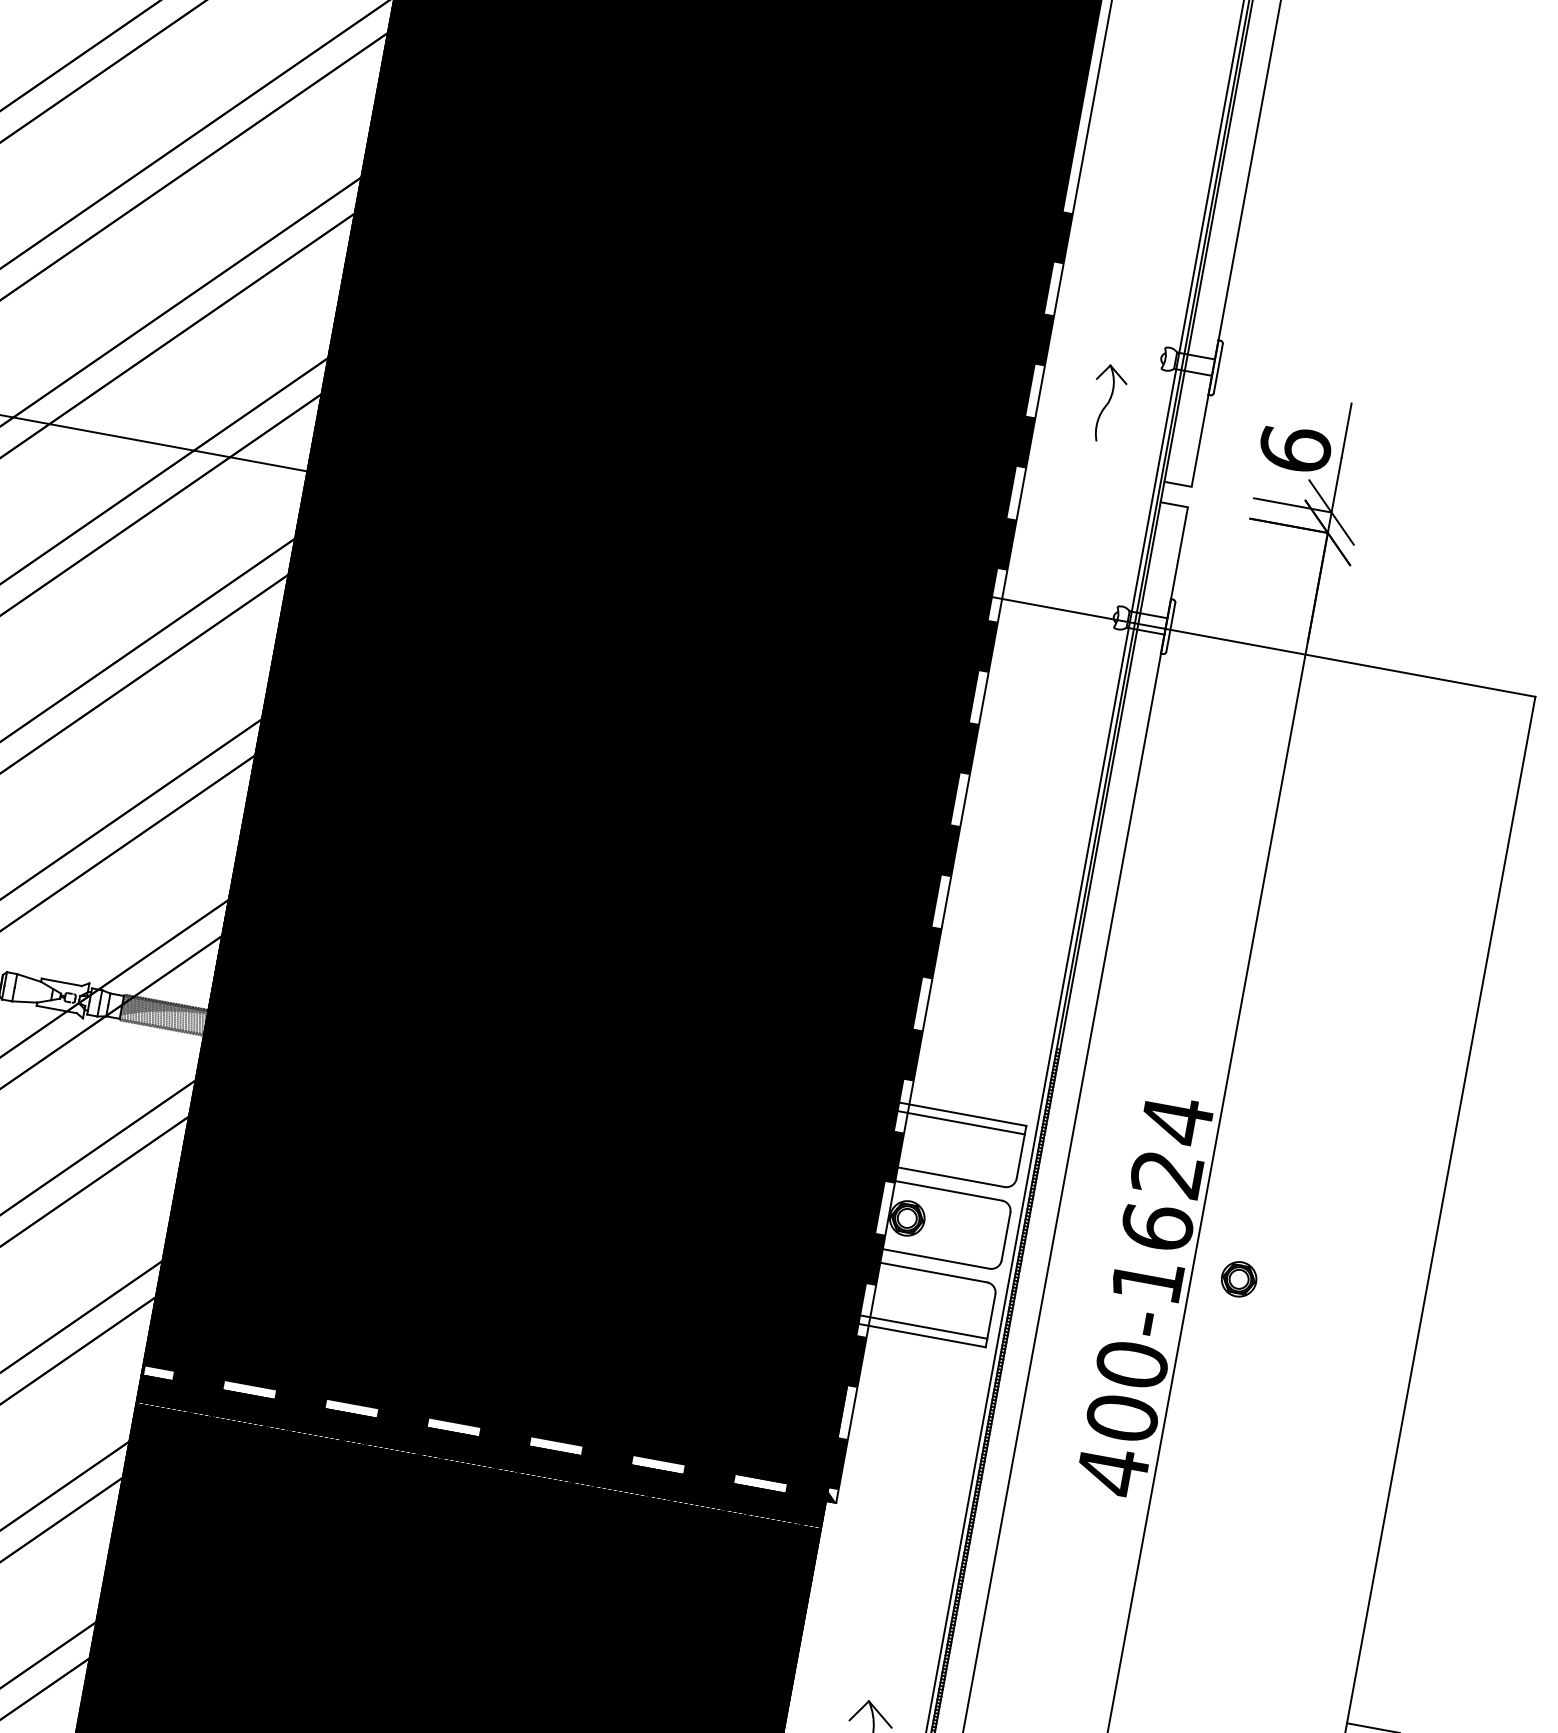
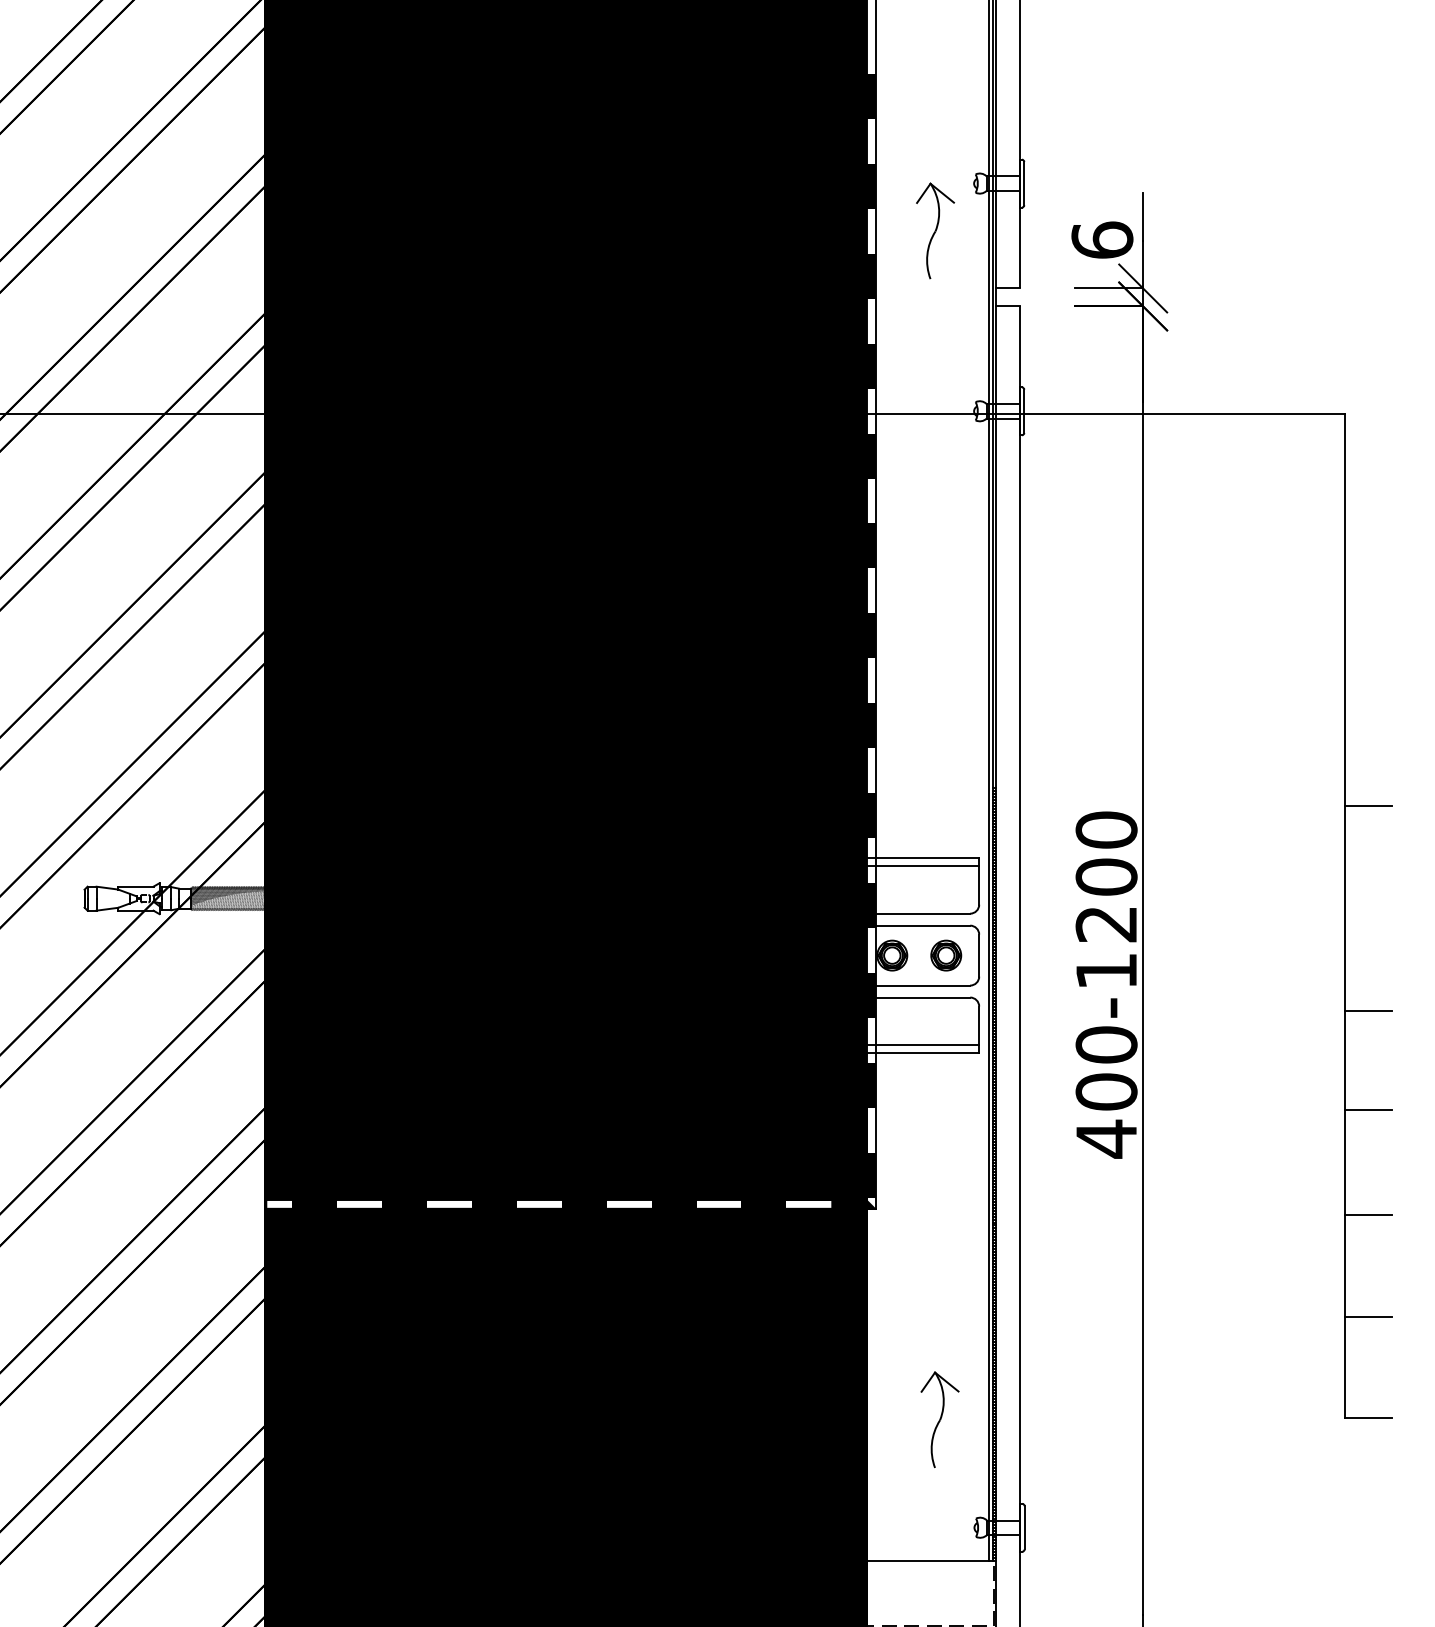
part: (1107, 403) -> (935, 230), size x1.43
line: (1479, 1147) -> (1368, 805), added
text: (1167, 1173) -> (1106, 876), 400-1624 -> 400-1200
part: (1239, 1279) -> (946, 955), moved
line: (1436, 1381) -> (1368, 1011), added
line: (1416, 1492) -> (1368, 1109), added
line: (1394, 1612) -> (1368, 1214), added

